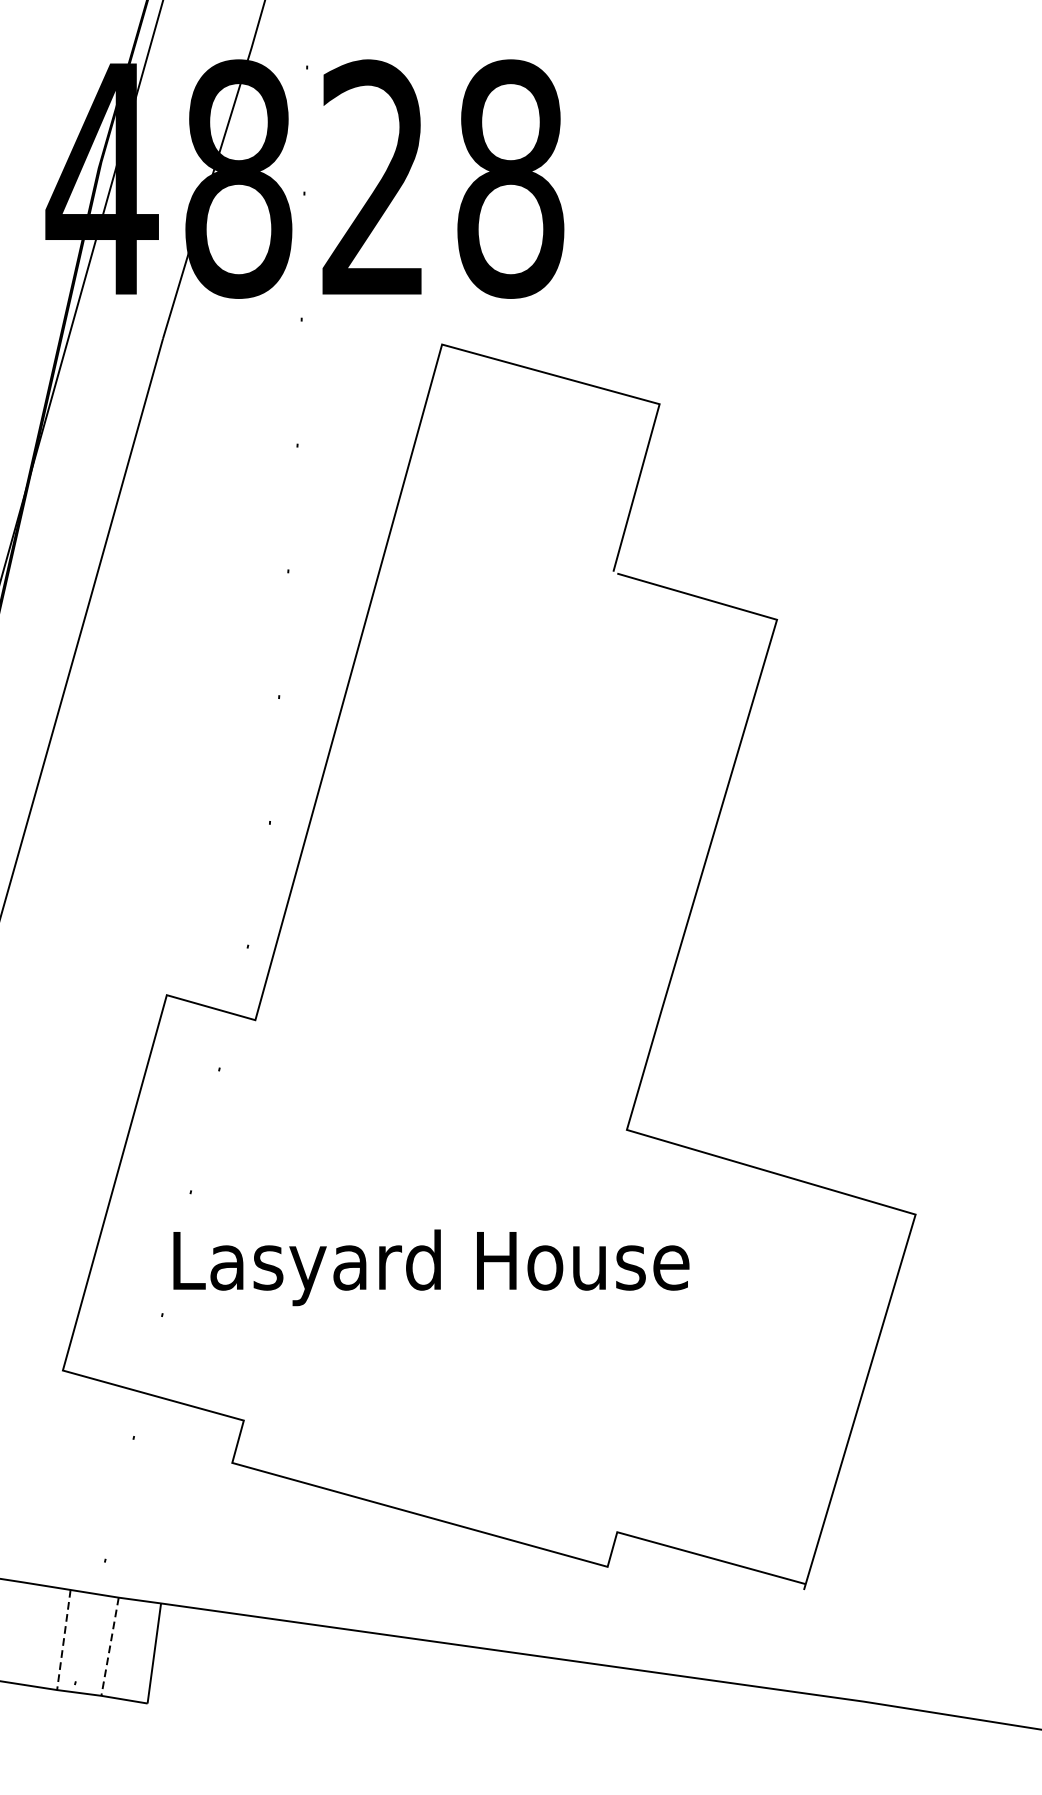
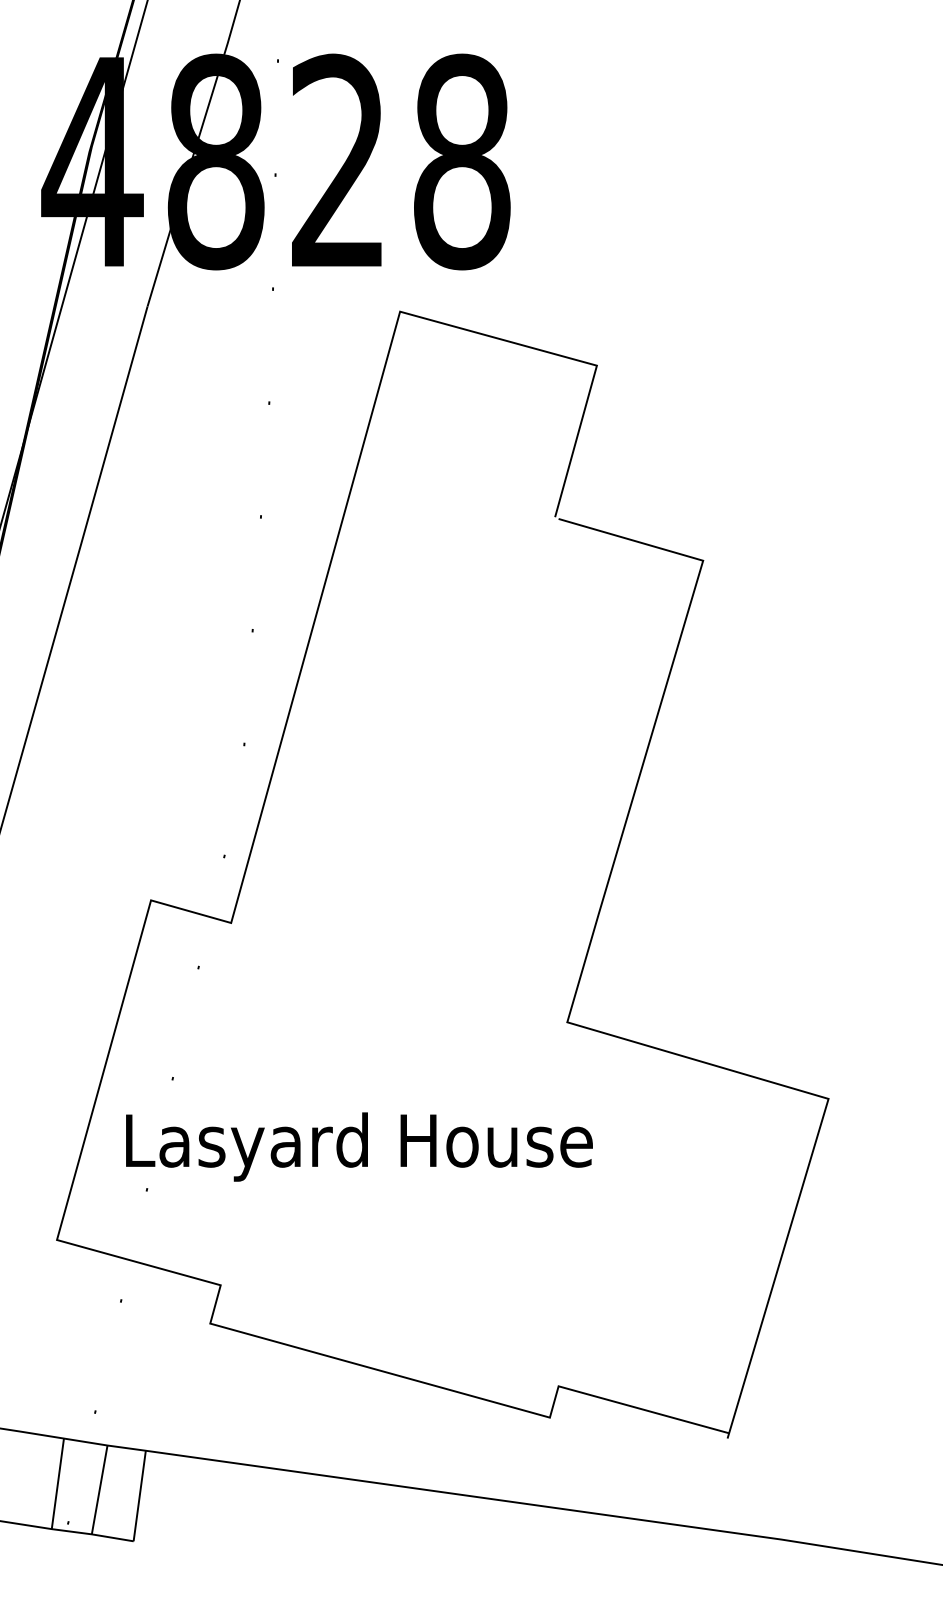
text: (431, 1267) -> (359, 1146), moved
line: (63, 1639) -> (57, 1483), dashed -> solid
line: (109, 1647) -> (99, 1490), dashed -> solid

